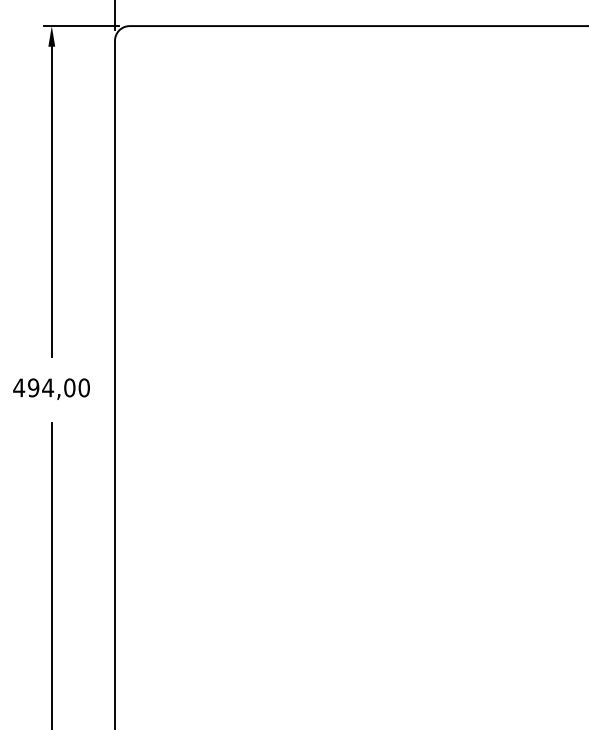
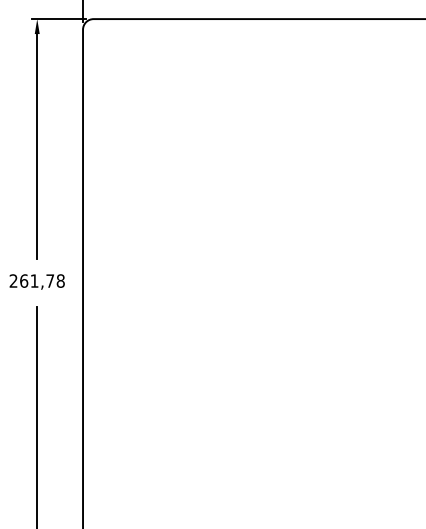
text: (51, 387) -> (37, 280), 494,00 -> 261,78

